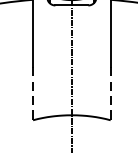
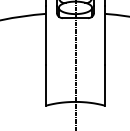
line: (32, 95) -> (45, 86), dashed -> solid
line: (111, 95) -> (105, 86), dashed -> solid

